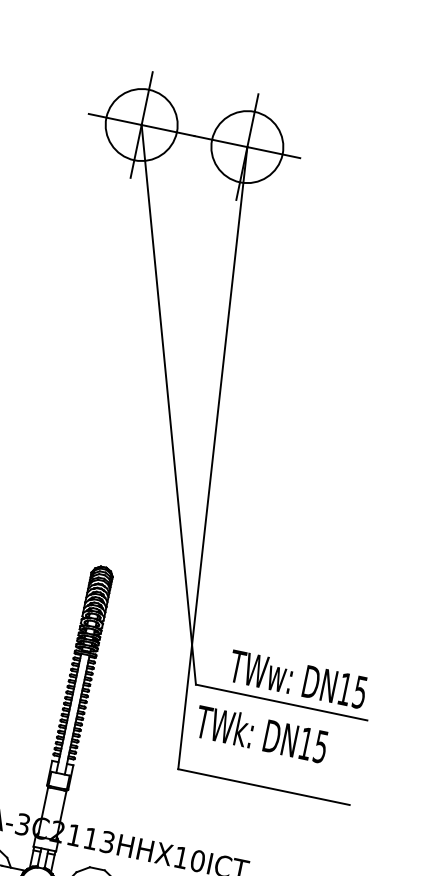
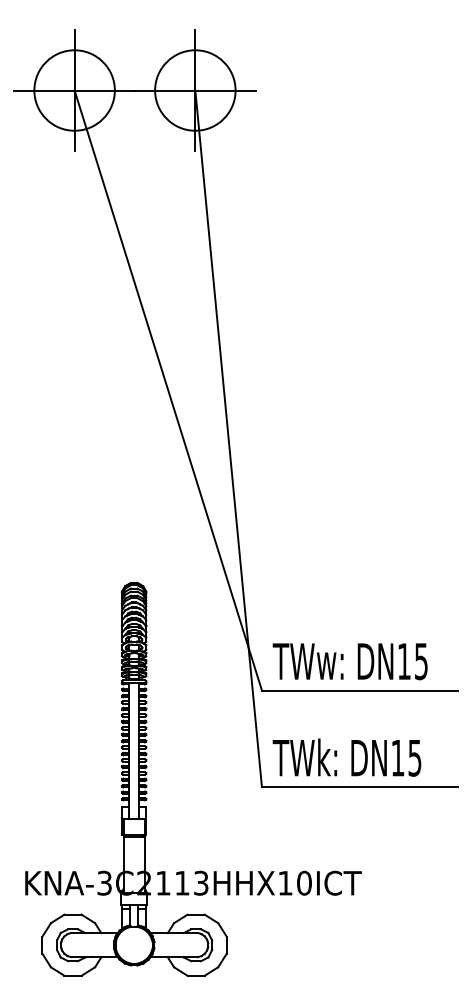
text: (297, 679) -> (349, 661), moved
text: (261, 733) -> (346, 757), moved

